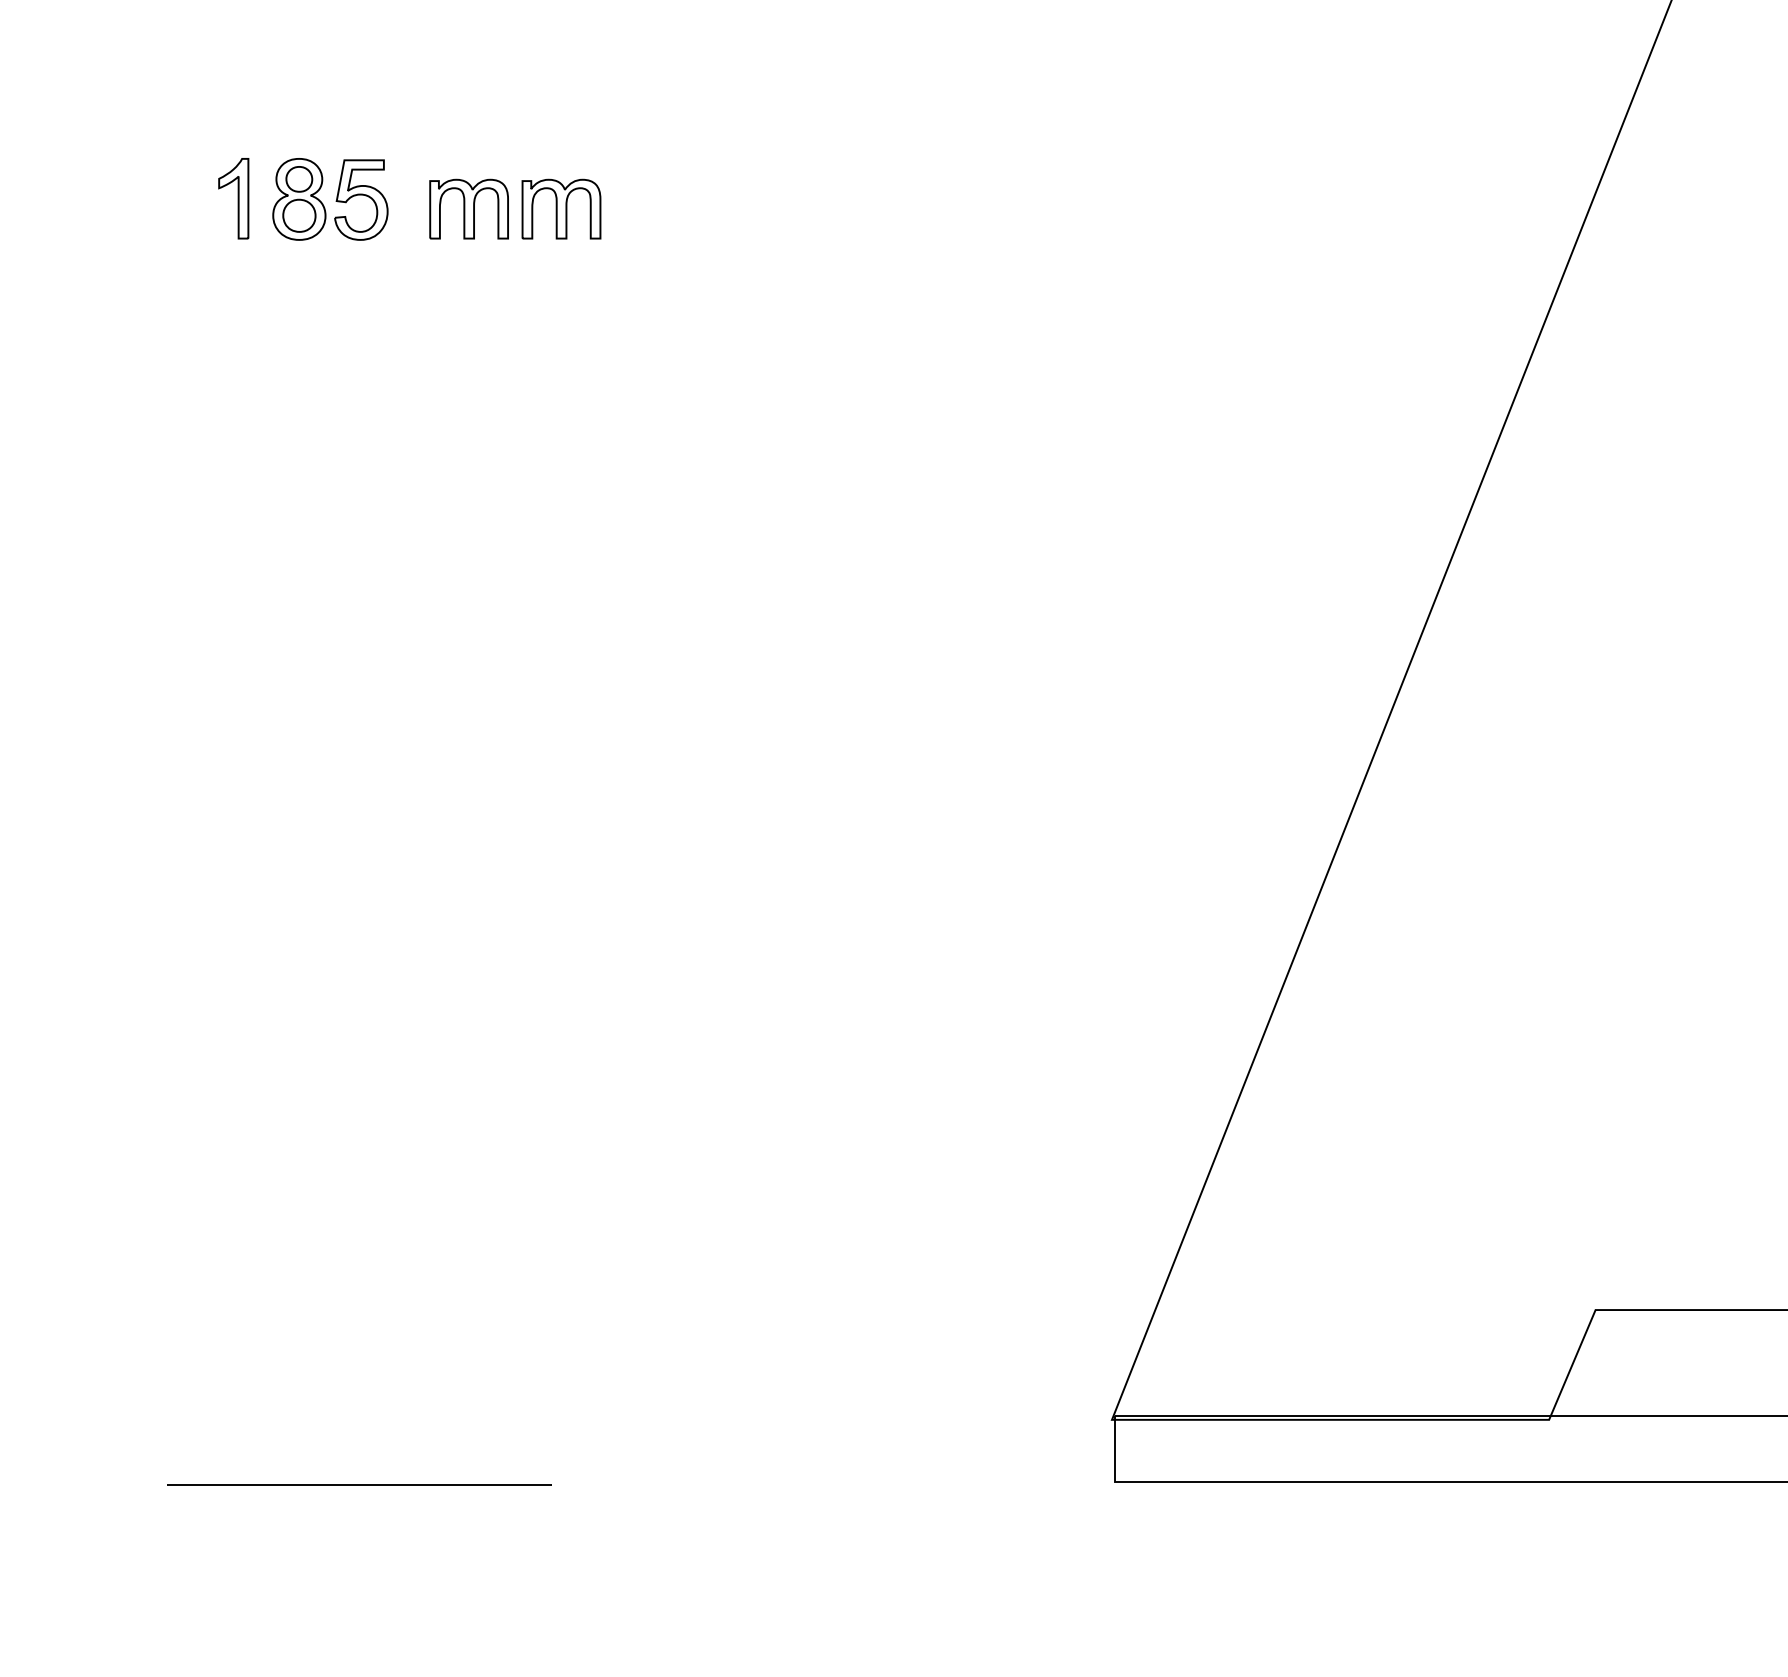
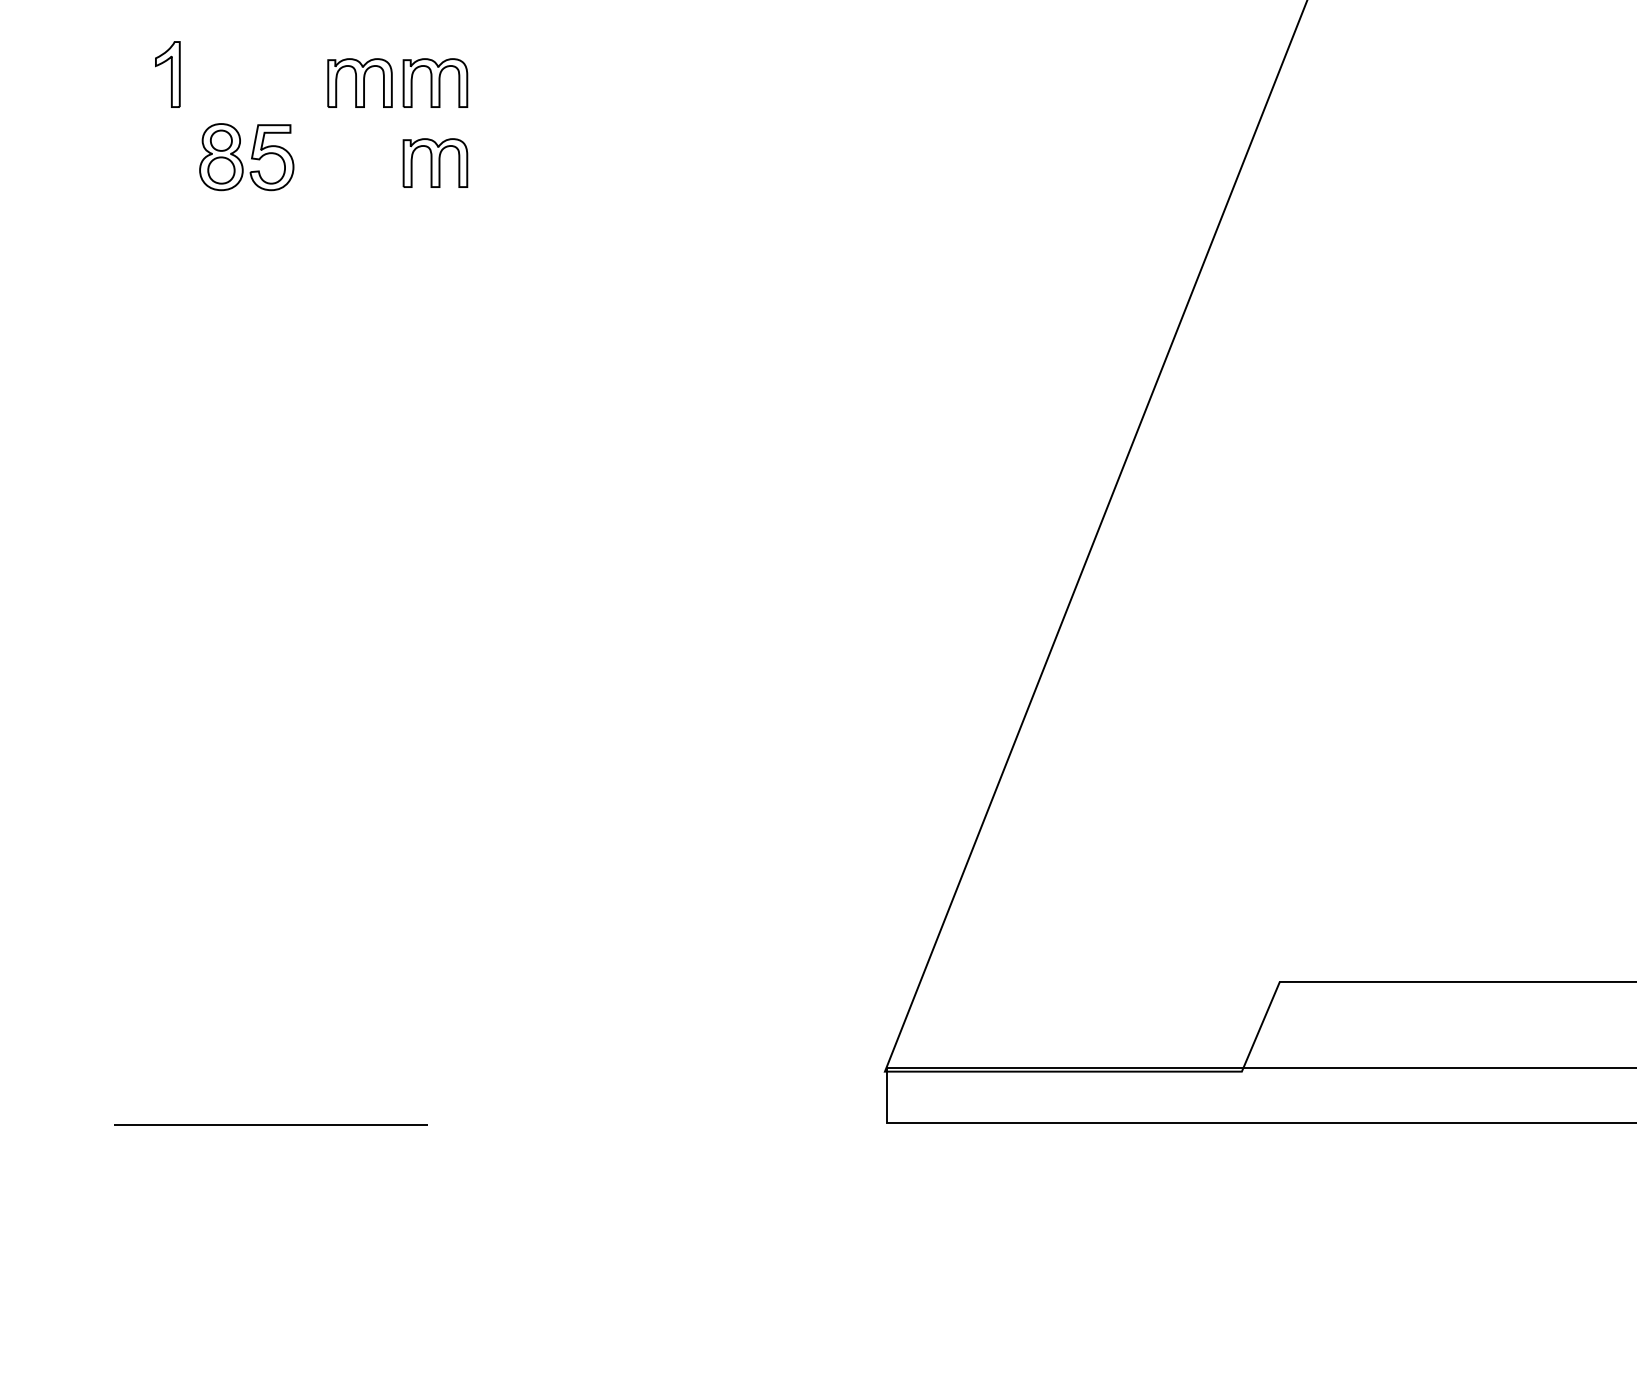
part: (330, 199) -> (246, 157), moved
part: (561, 306) -> (435, 162), added

